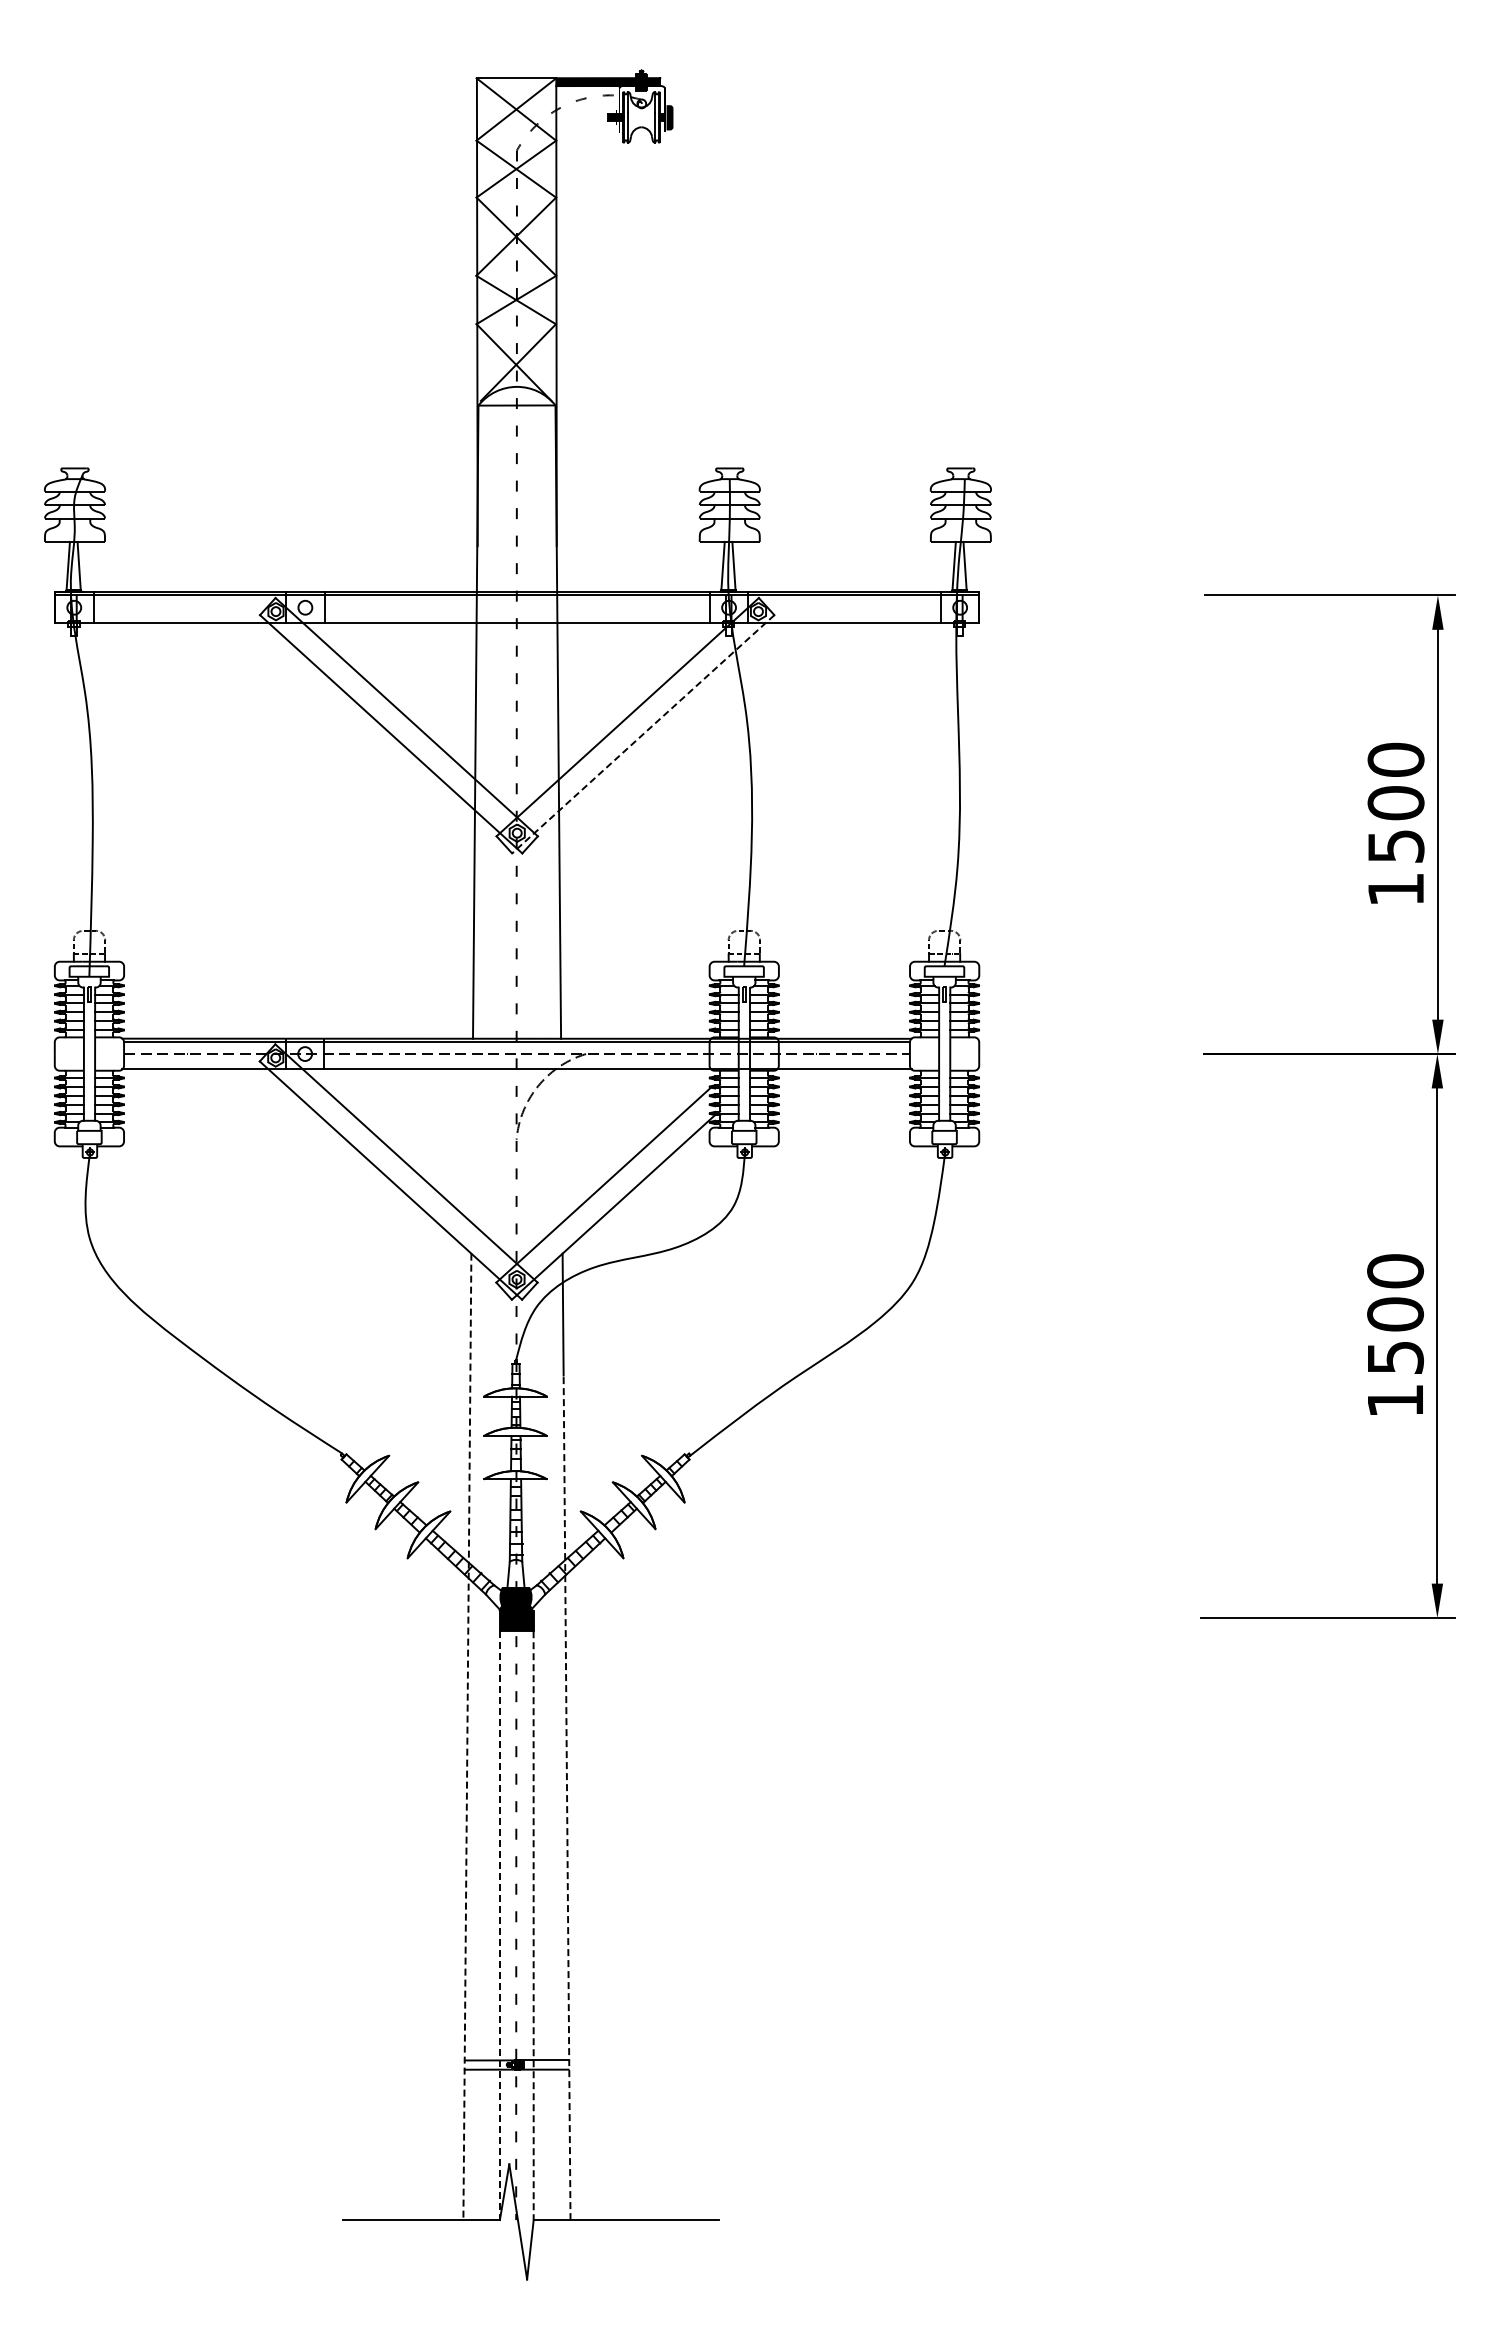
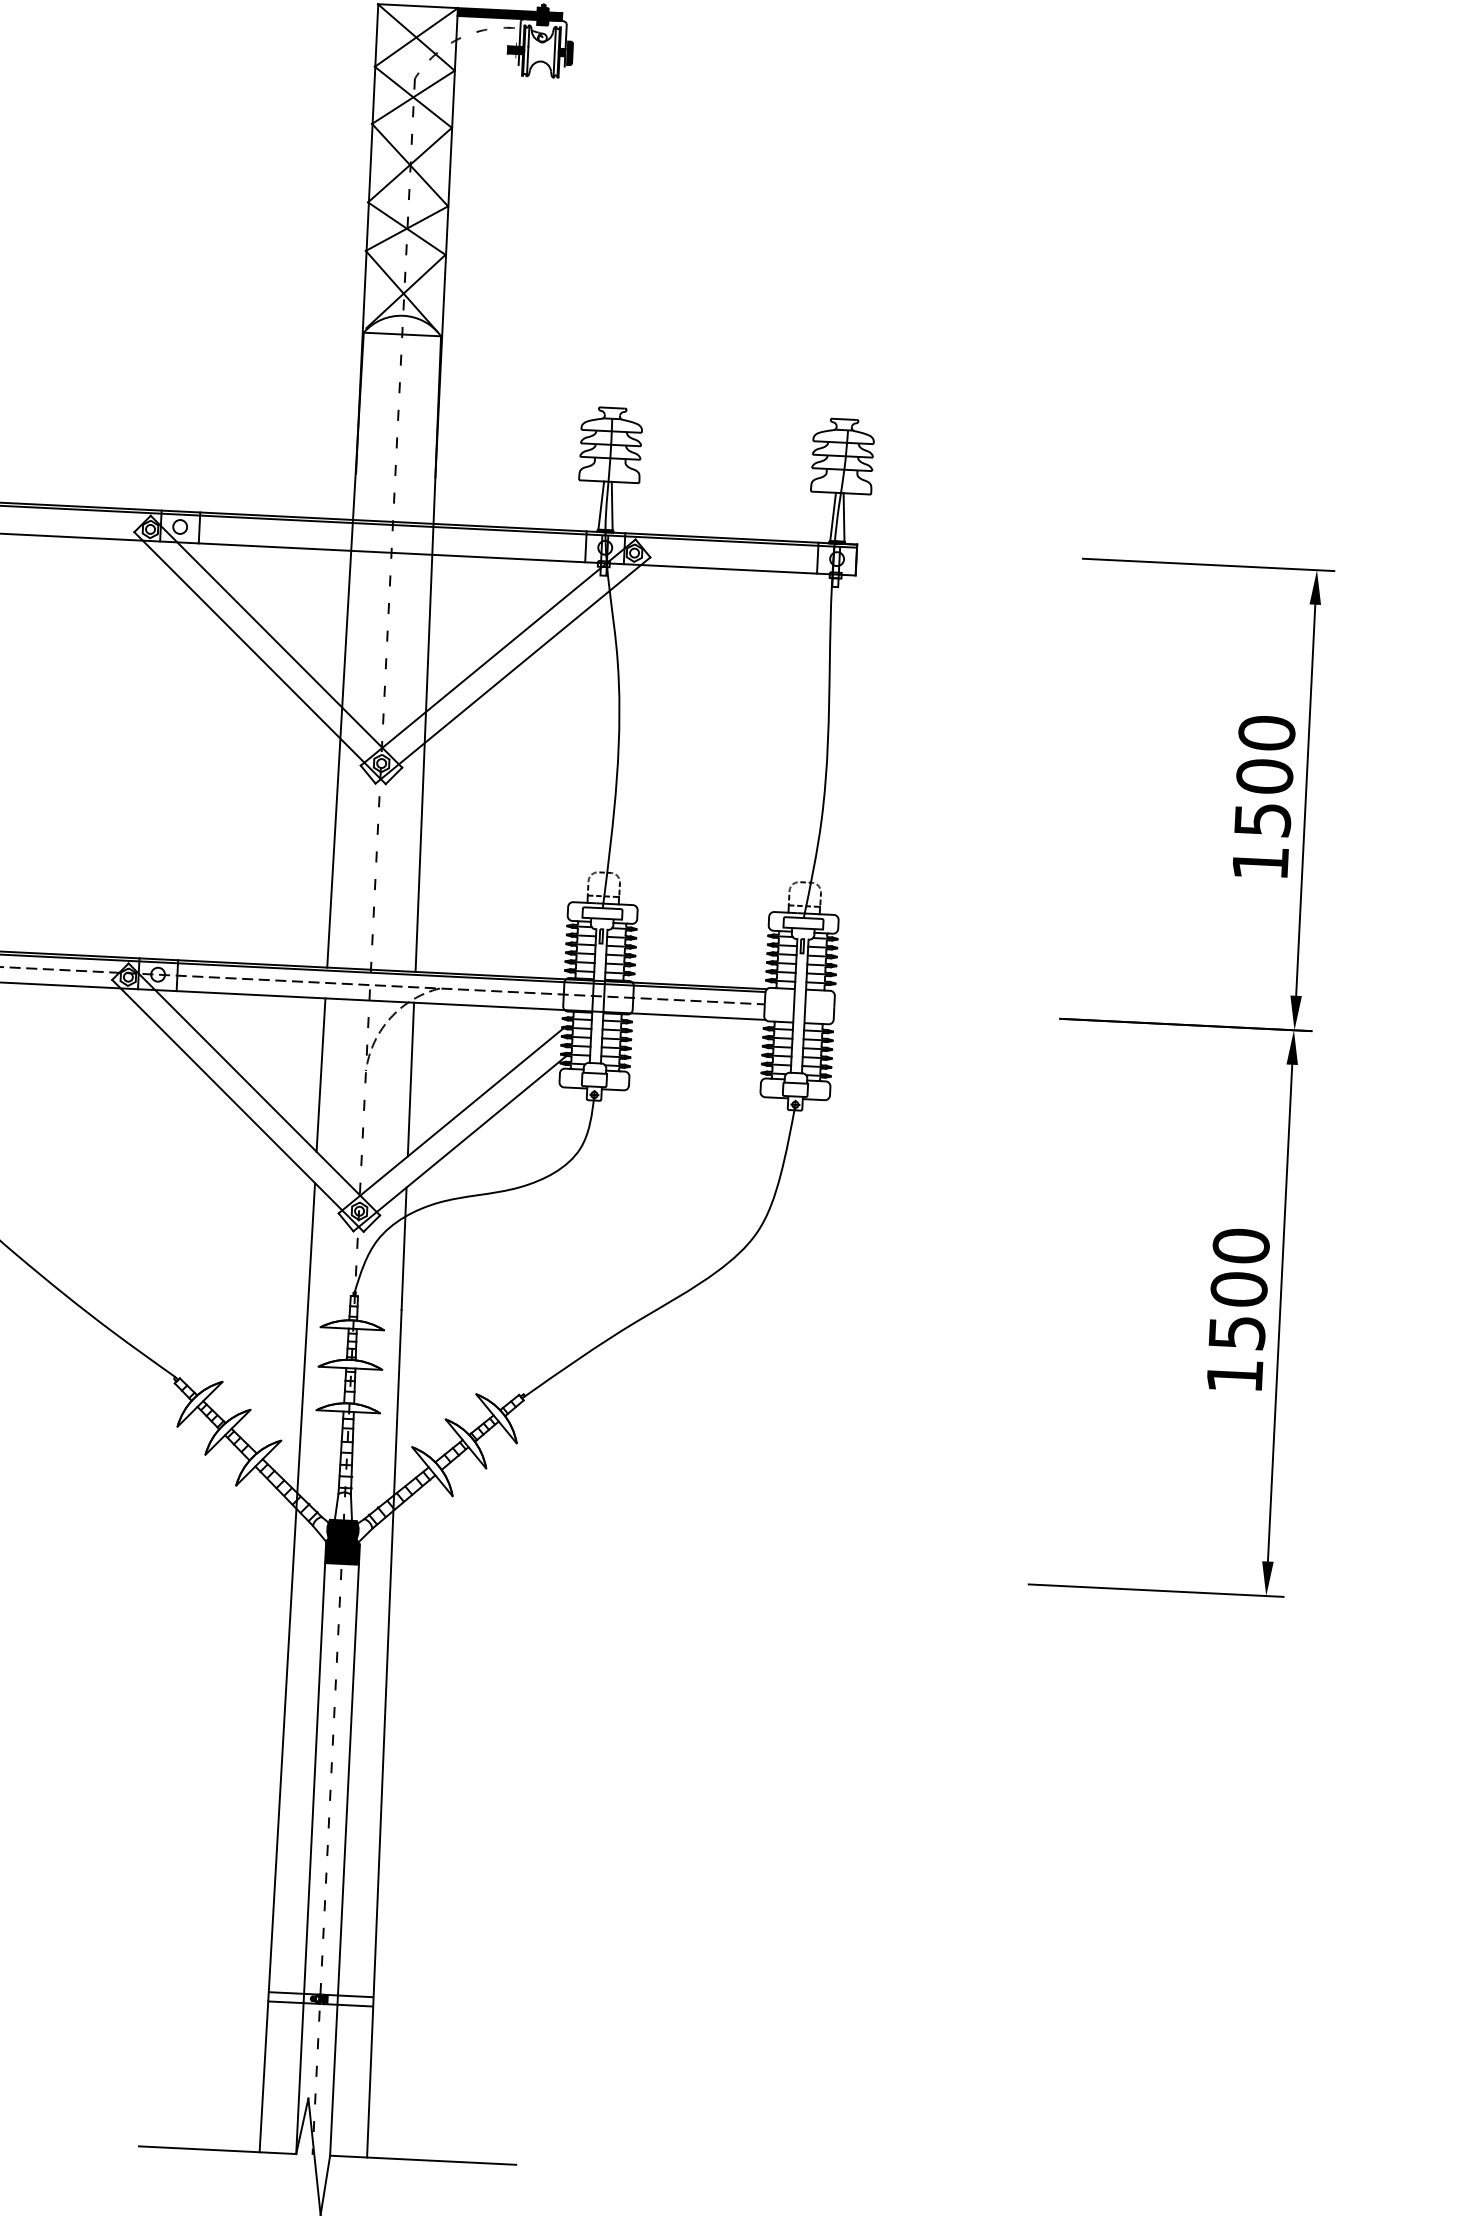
line: (642, 734) -> (512, 670), dashed -> solid
line: (471, 1145) -> (320, 1074), added
line: (561, 1145) -> (410, 1079), added
line: (467, 1737) -> (287, 1668), dashed -> solid
line: (567, 1797) -> (384, 1733), dashed -> solid
line: (499, 1926) -> (310, 1859), dashed -> solid
line: (533, 1926) -> (344, 1861), dashed -> solid

